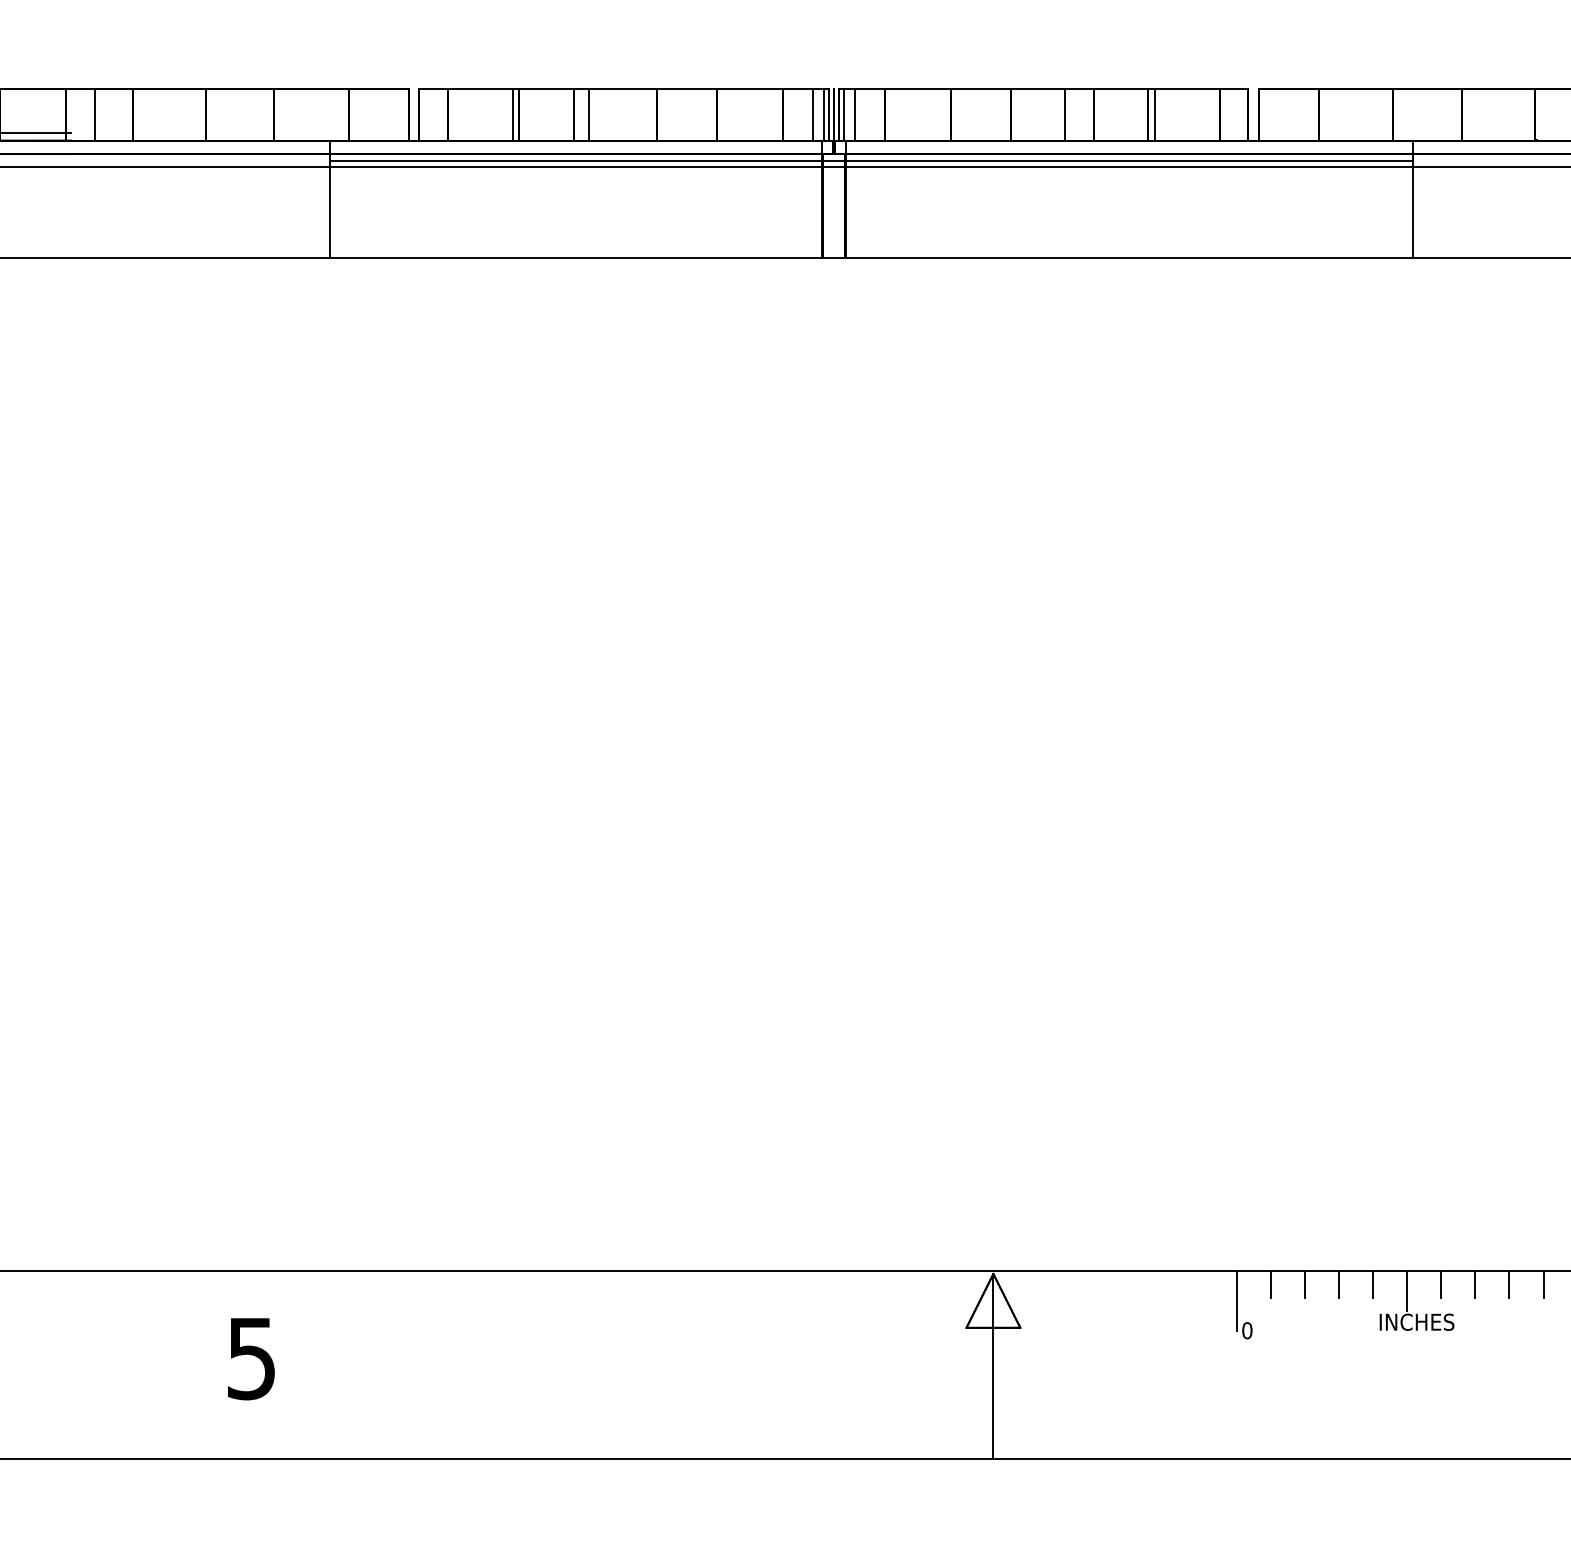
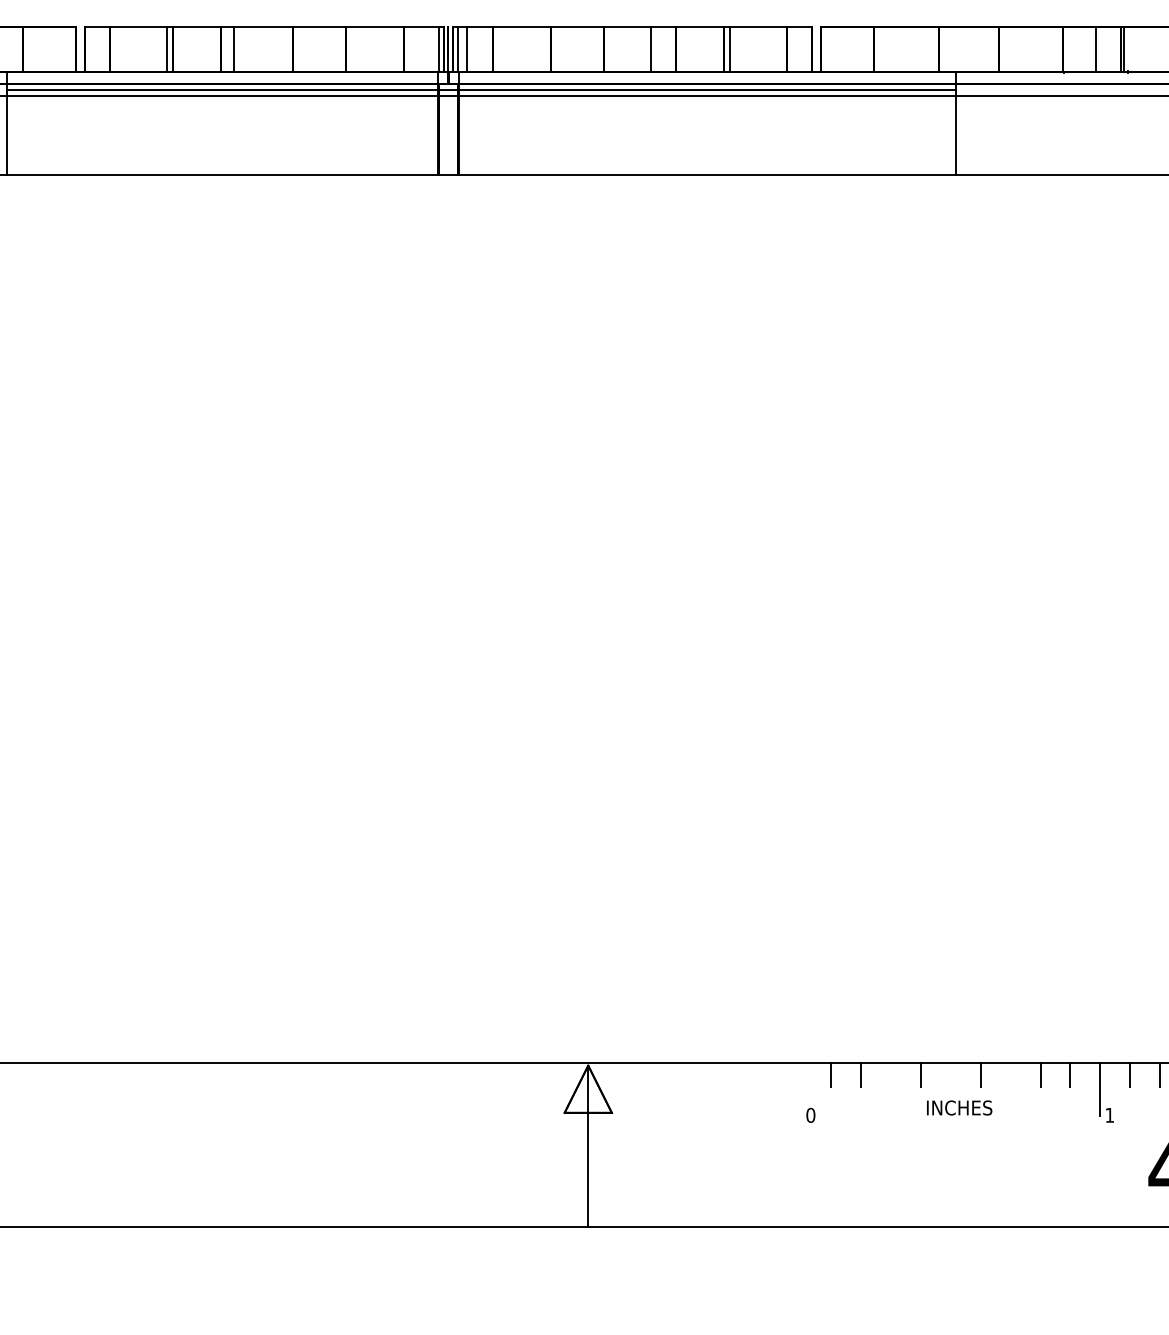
line: (812, 114) -> (429, 49), removed
line: (1338, 1283) -> (890, 1074), removed
line: (1475, 1283) -> (1010, 1074), removed
line: (1407, 1290) -> (951, 1080), removed
line: (1236, 1300) -> (801, 1088), removed

